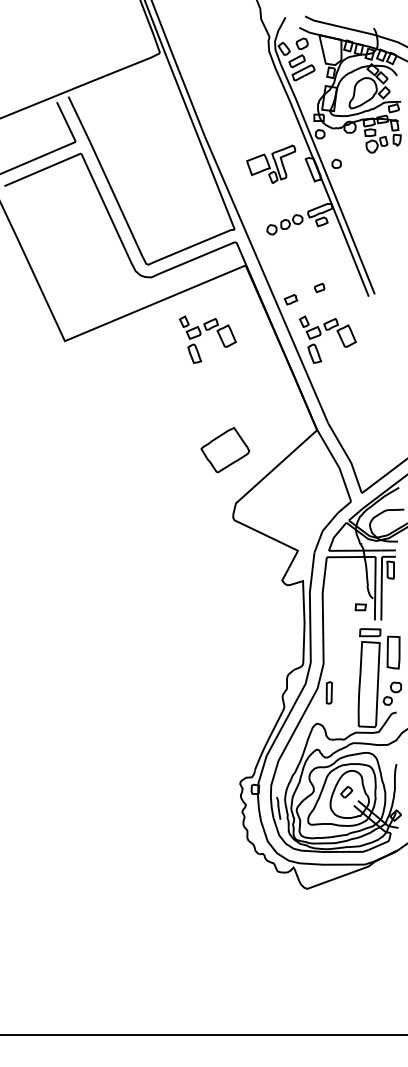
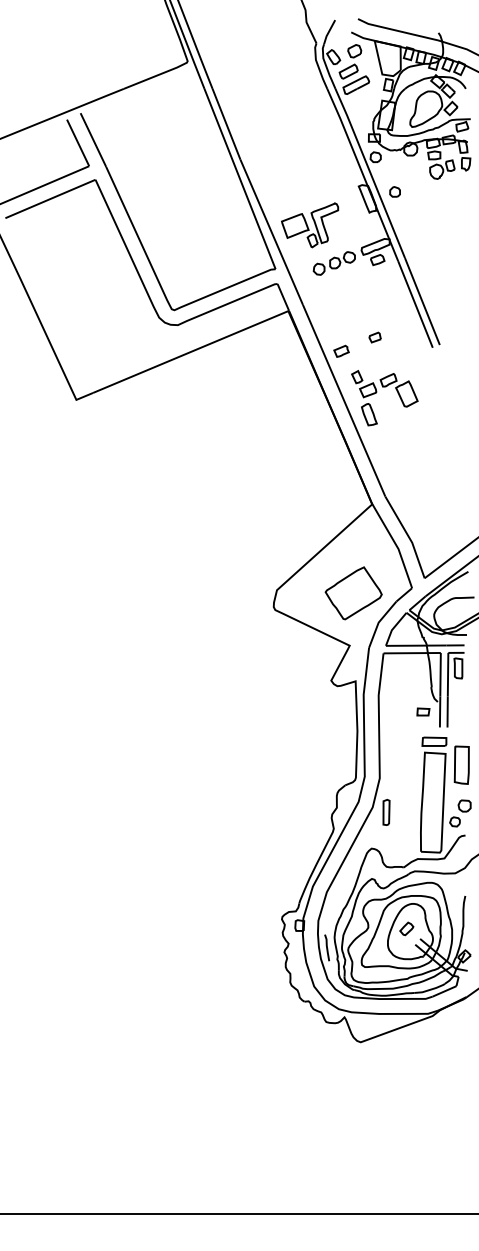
part: (270, 163) -> (309, 224), moved
part: (201, 334) -> (236, 392), removed
part: (225, 449) -> (353, 592), moved

